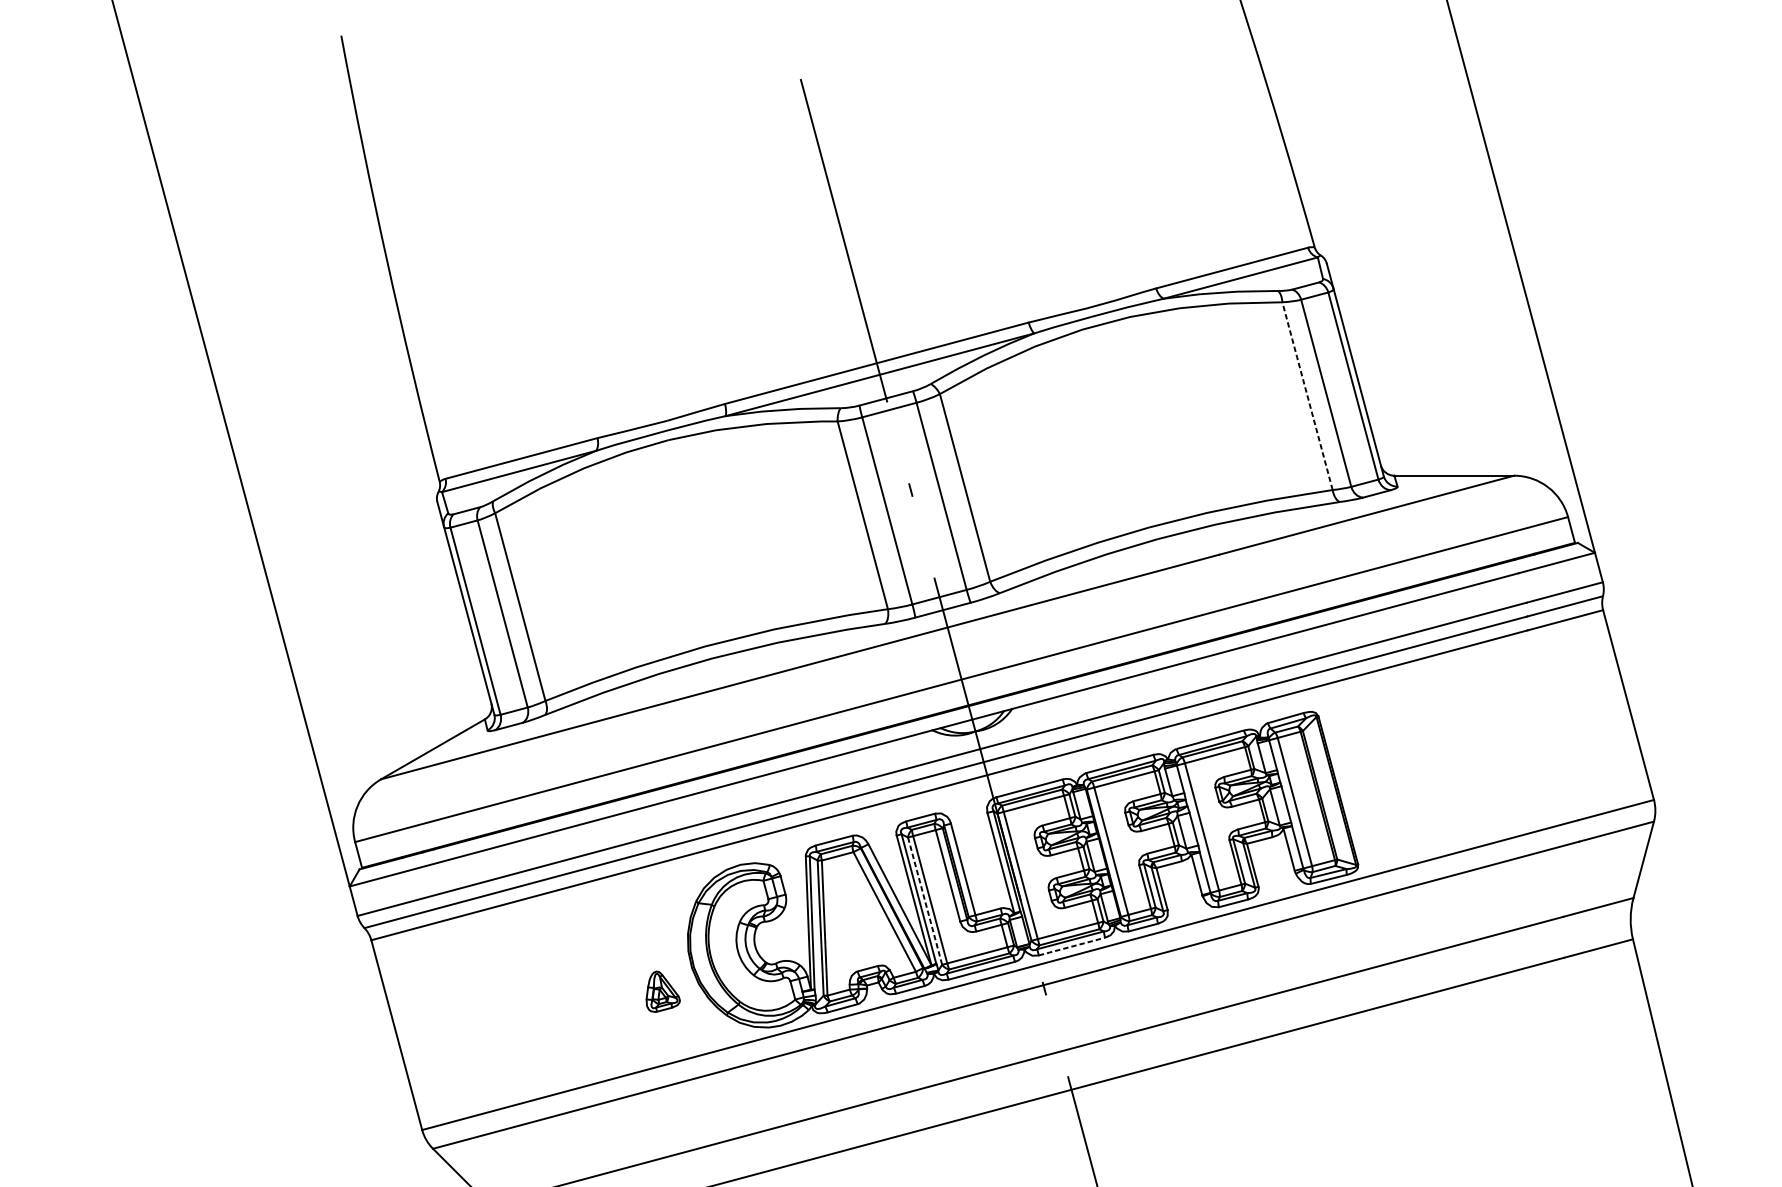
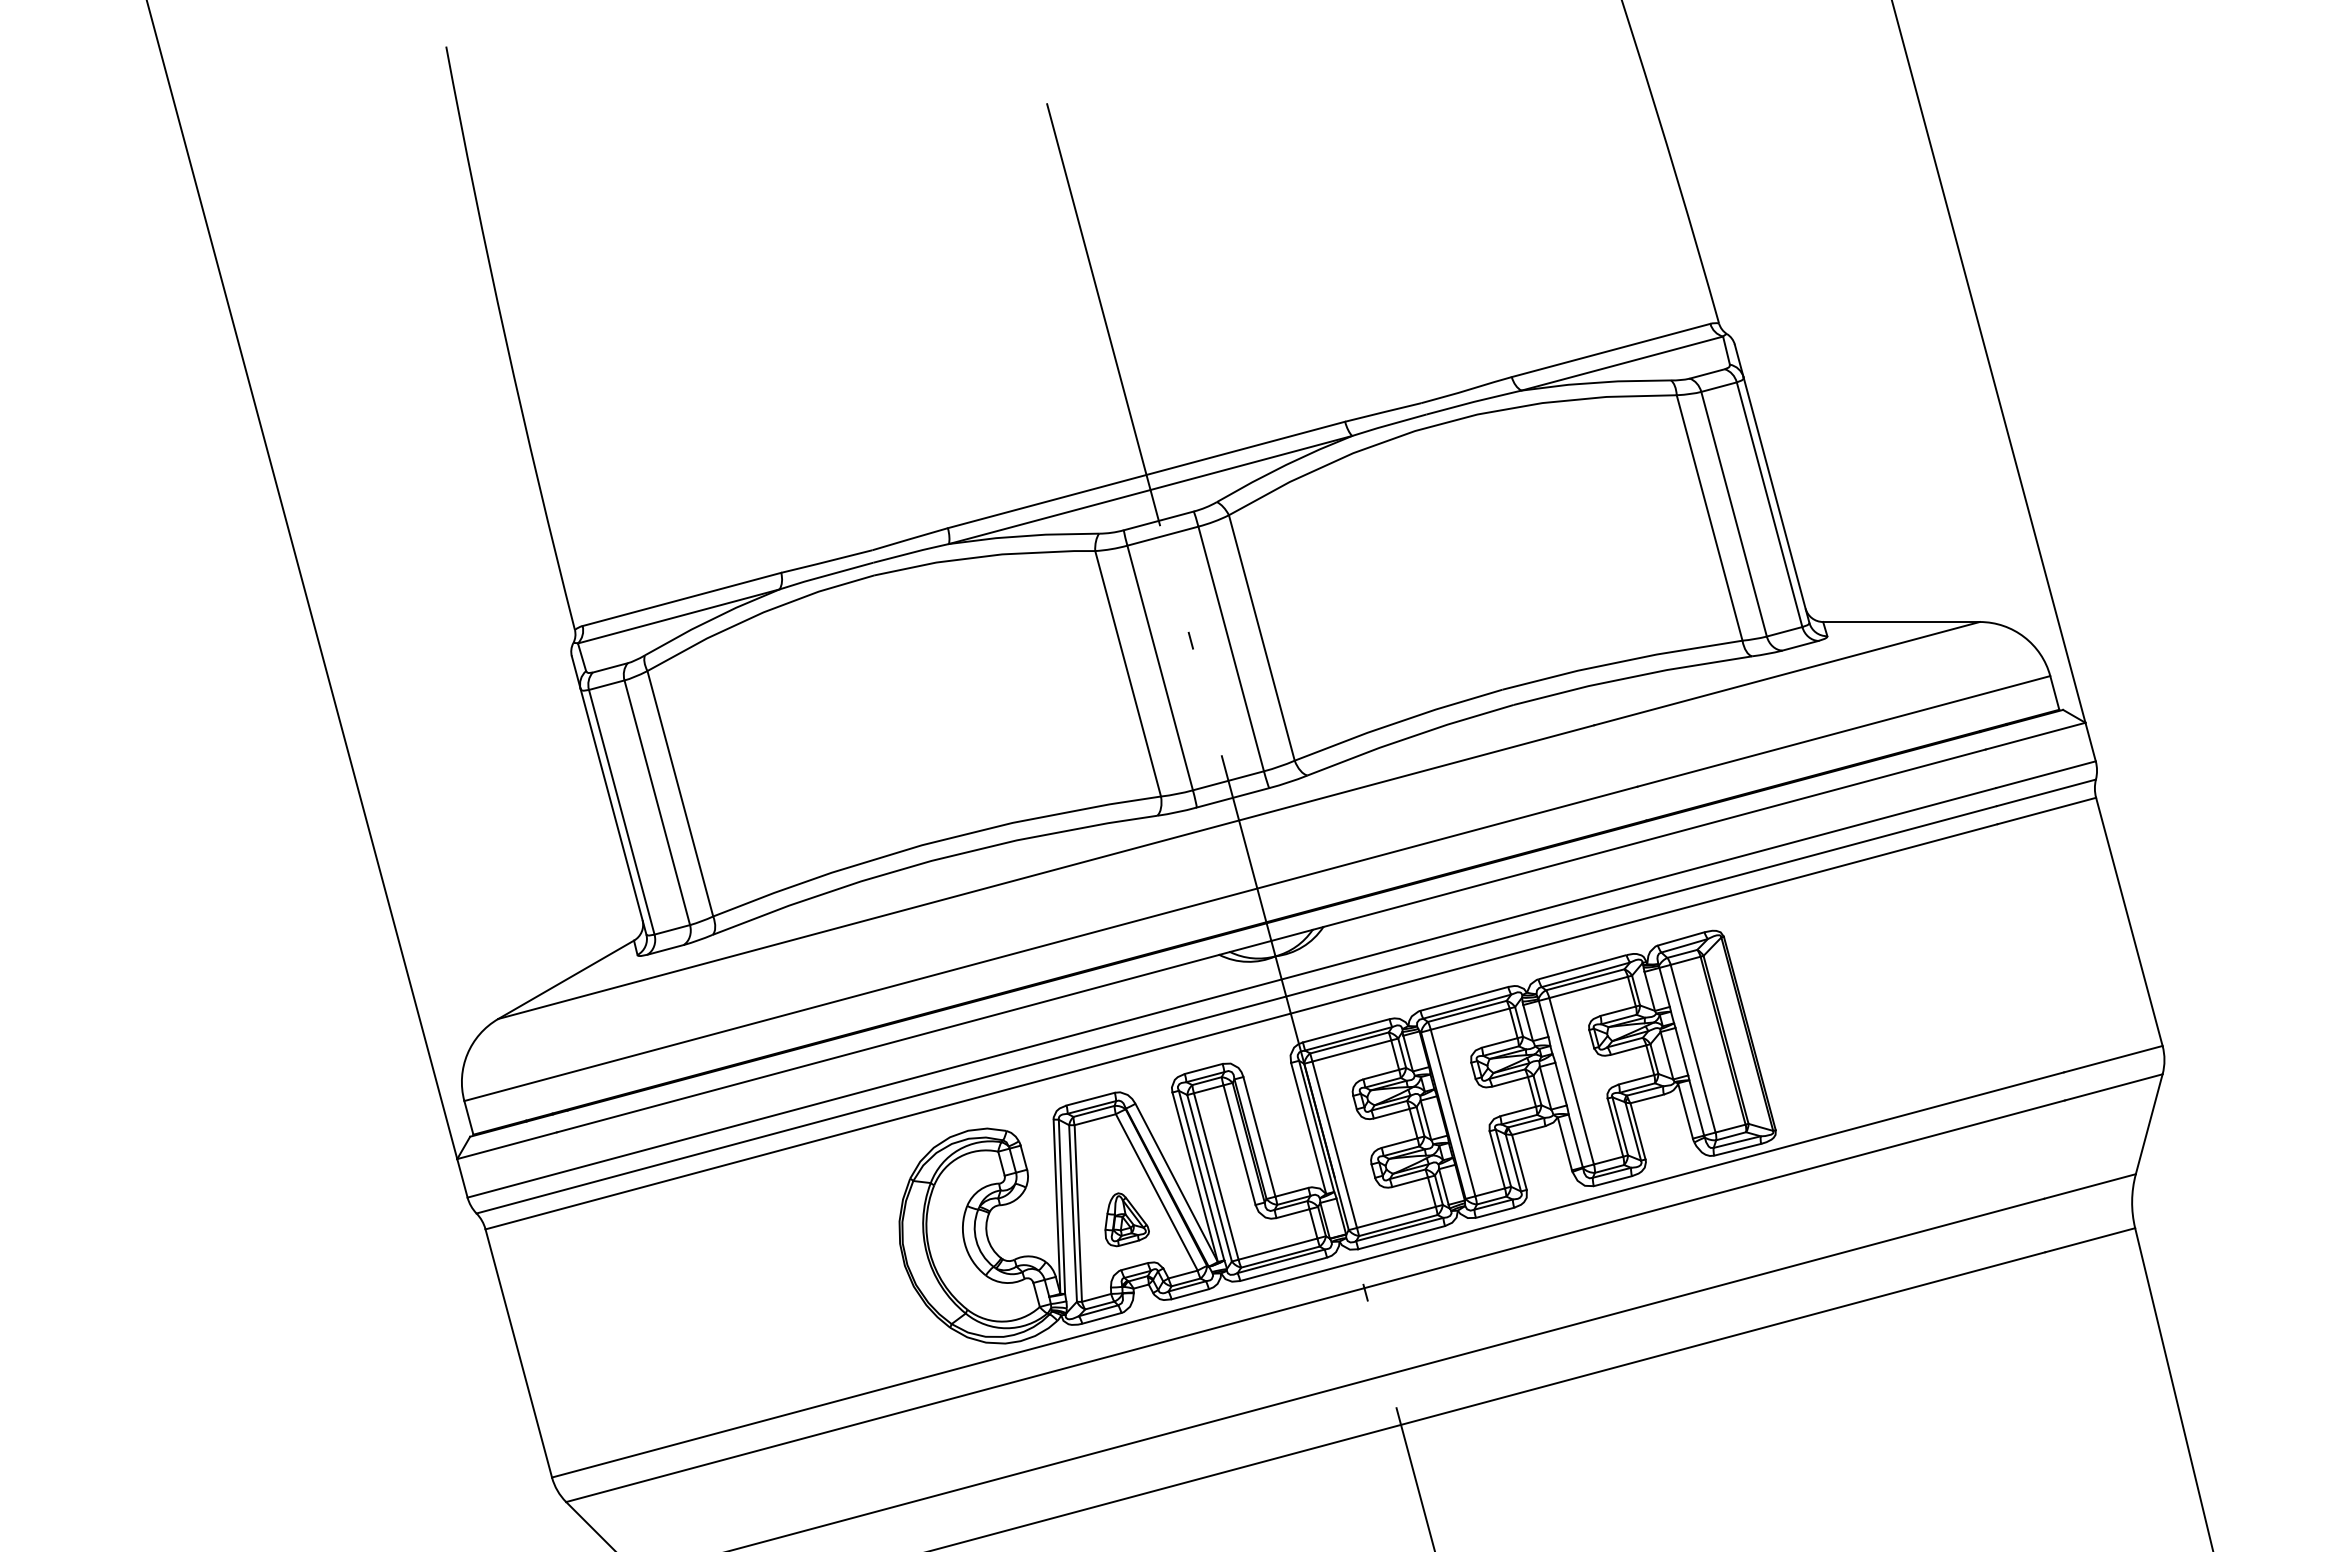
line: (1307, 395) -> (1709, 517), dashed -> solid
line: (925, 901) -> (1209, 1178), dashed -> solid
line: (1071, 946) -> (1401, 1237), dashed -> solid
part: (662, 991) -> (1126, 1219), moved

